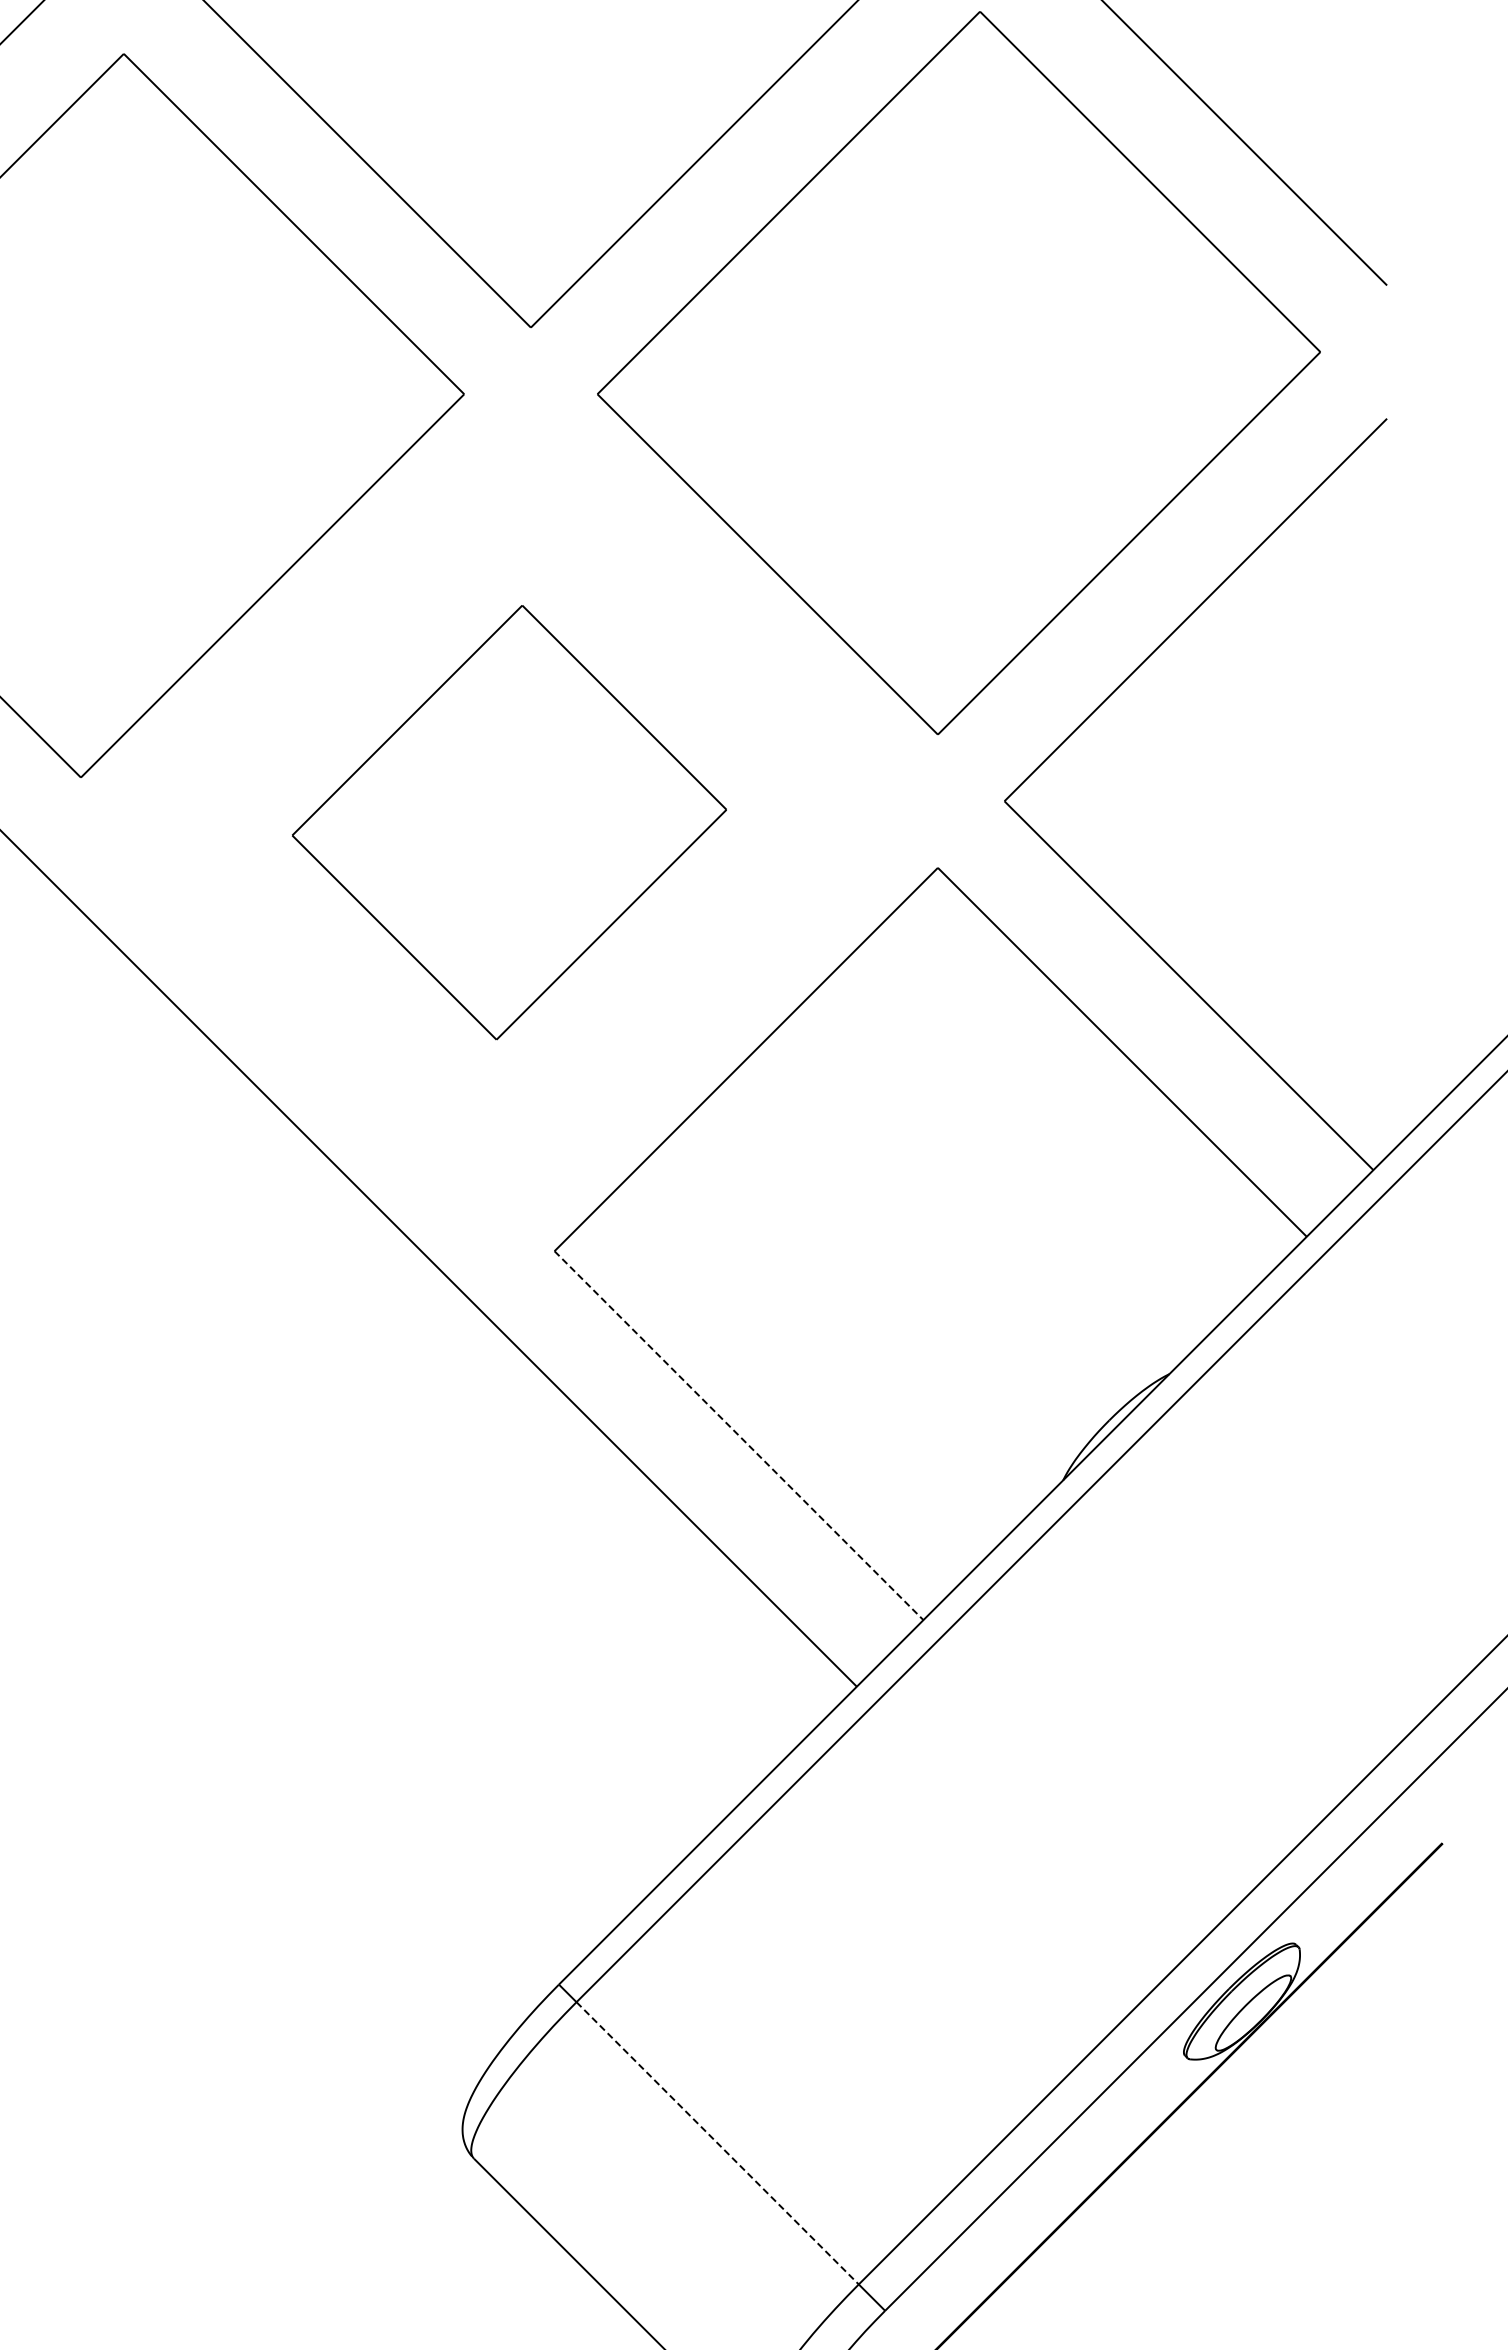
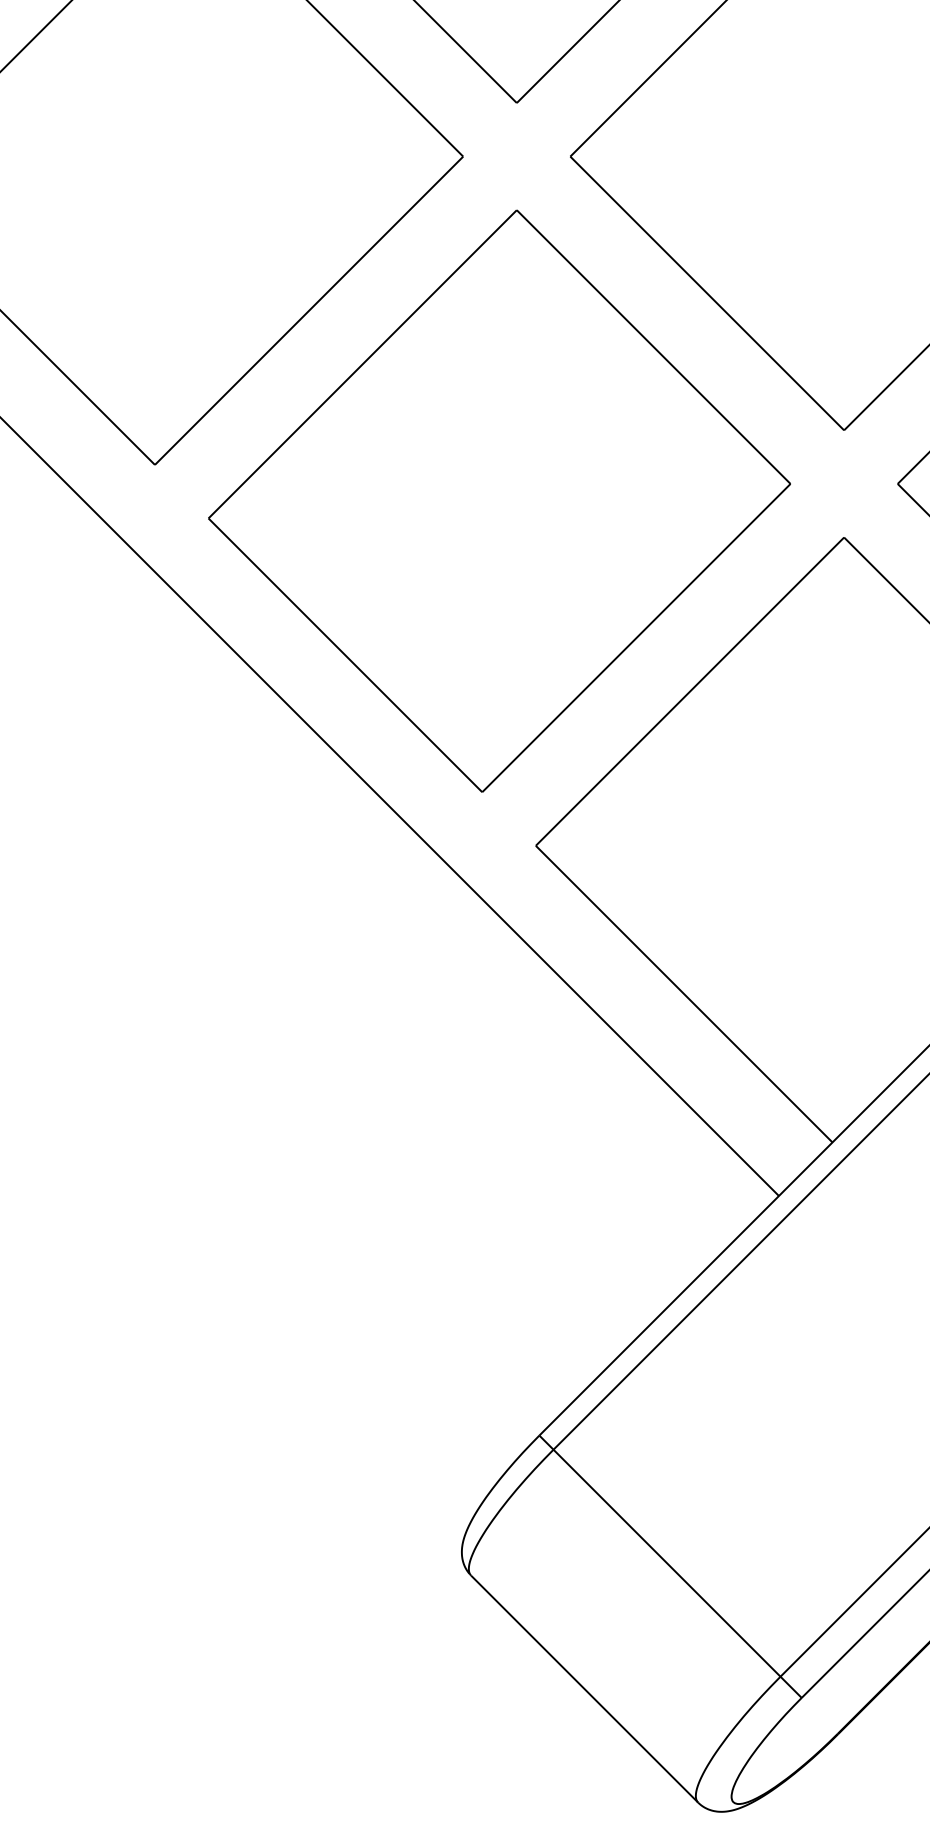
part: (509, 822) -> (499, 501), size x1.67
line: (739, 1435) -> (684, 993), dashed -> solid
line: (717, 2143) -> (666, 1563), dashed -> solid

